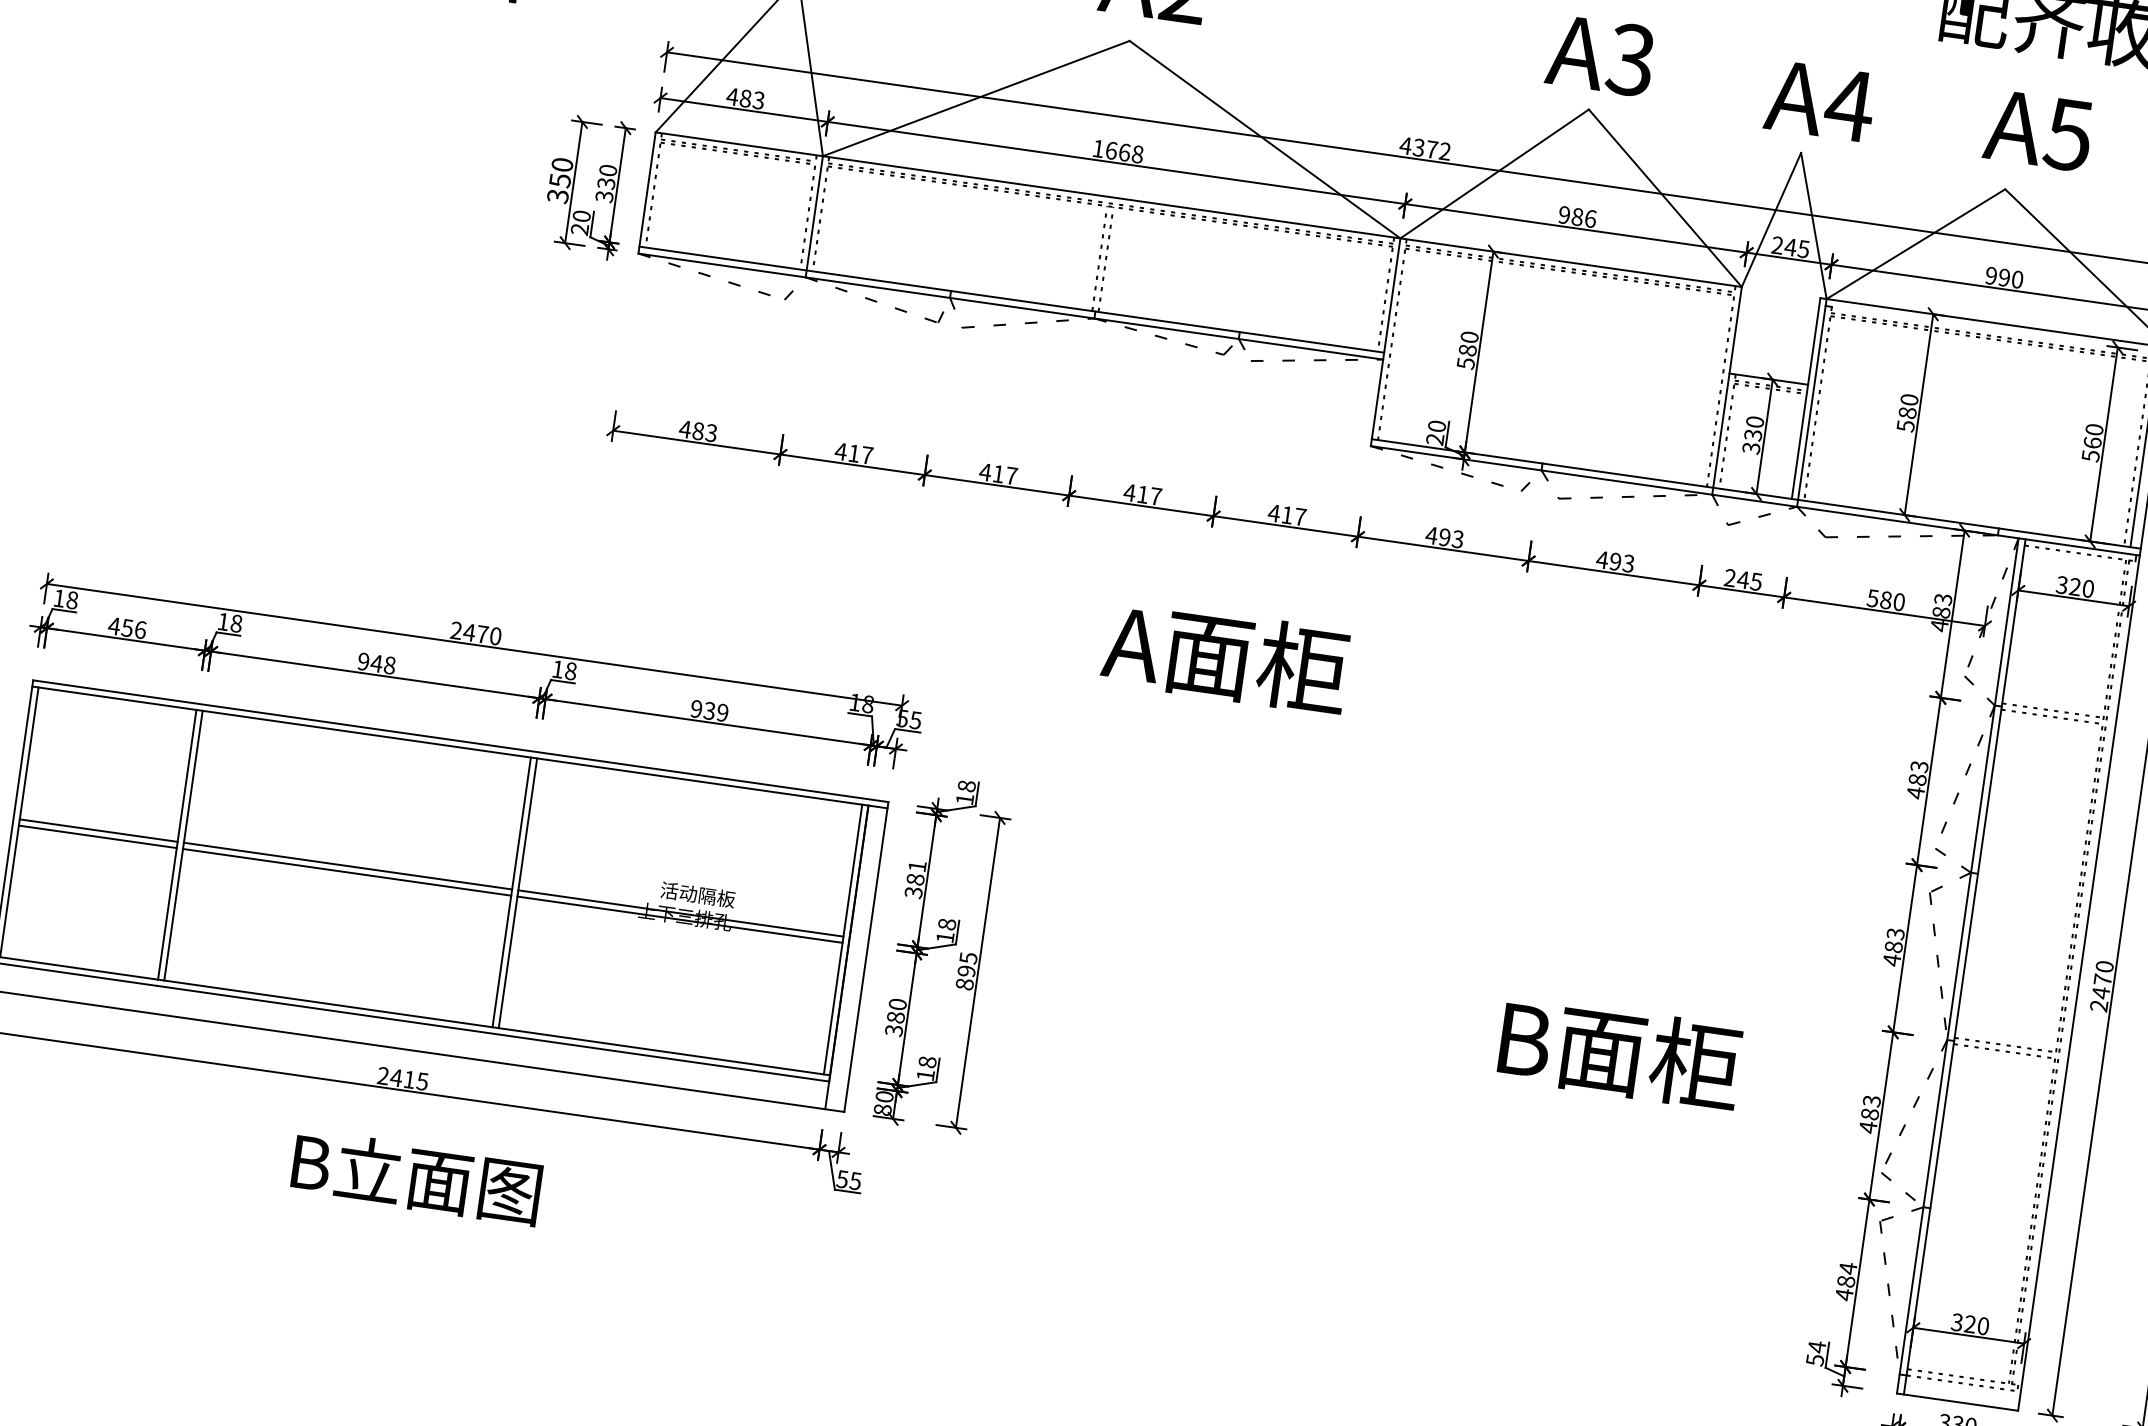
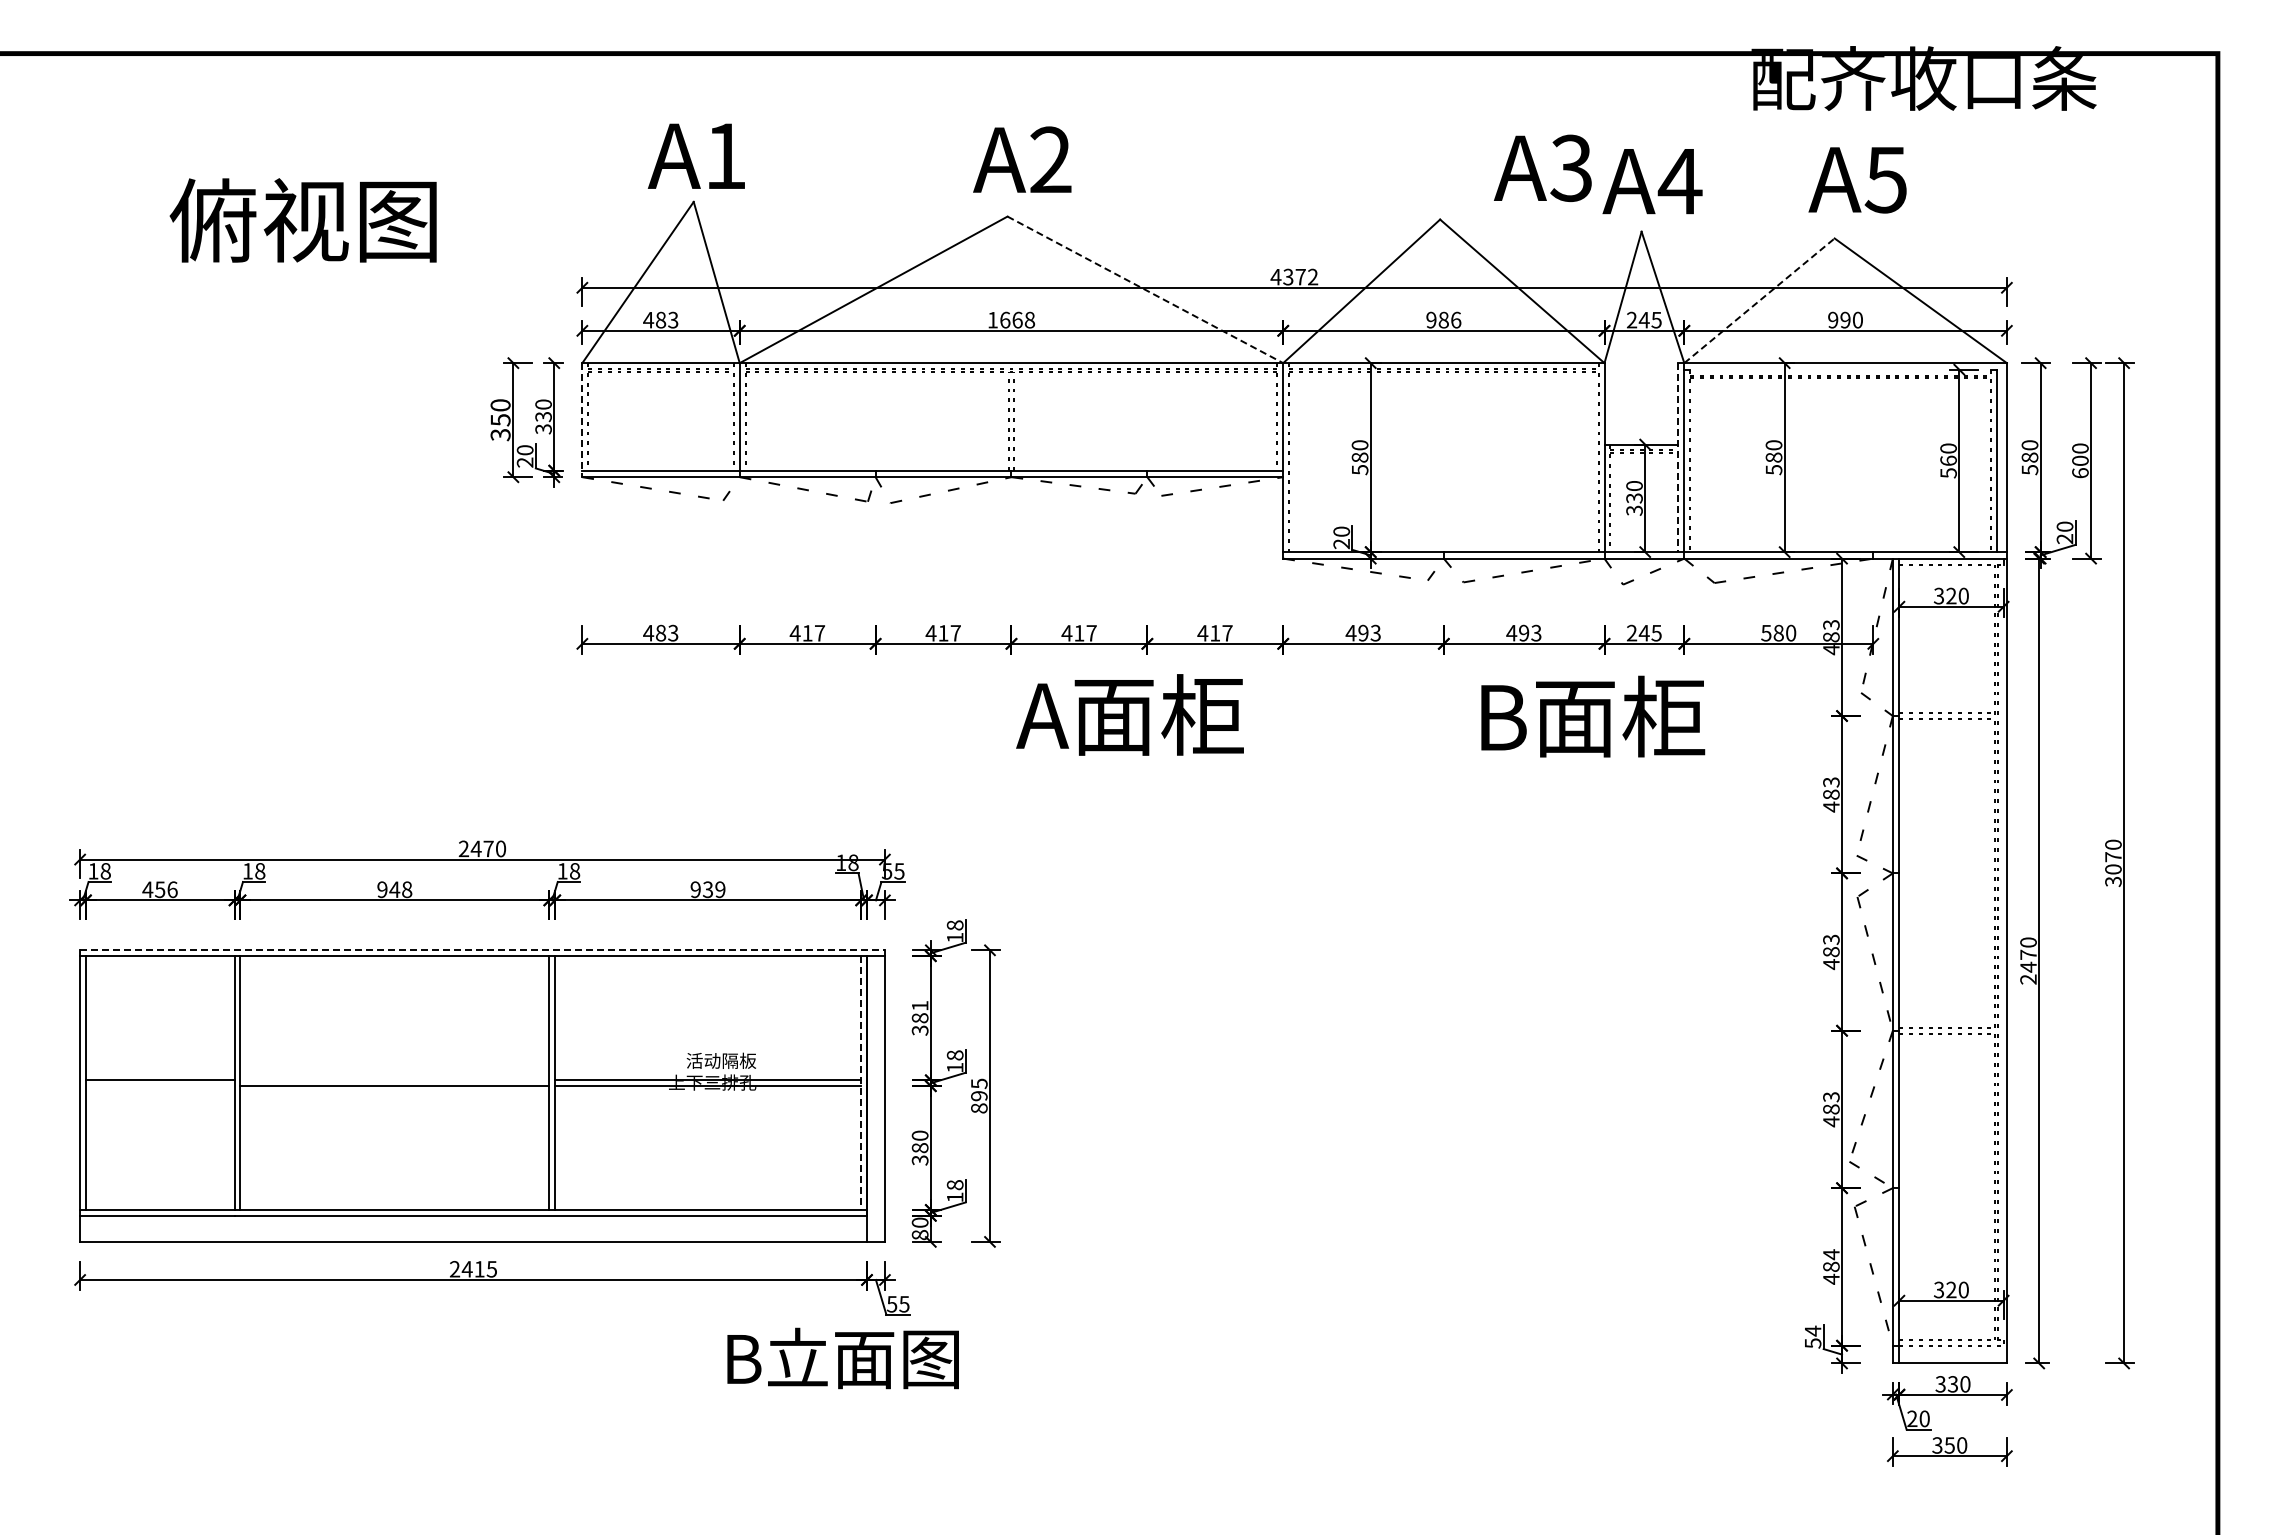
text: (1600, 54) -> (1542, 167), moved
line: (1265, 140) -> (1145, 290), solid -> dashed
line: (647, 193) -> (582, 420), solid -> dashed
line: (1915, 243) -> (1759, 300), solid -> dashed
line: (1806, 399) -> (1678, 458), solid -> dashed
text: (1225, 656) -> (1129, 714), moved
line: (461, 741) -> (483, 950), solid -> dashed
line: (96, 837) -> (159, 1086), removed
line: (347, 866) -> (394, 1080), removed
line: (843, 940) -> (861, 1083), solid -> dashed
text: (1620, 1052) -> (1593, 716), moved
text: (416, 1177) -> (842, 1358), moved

